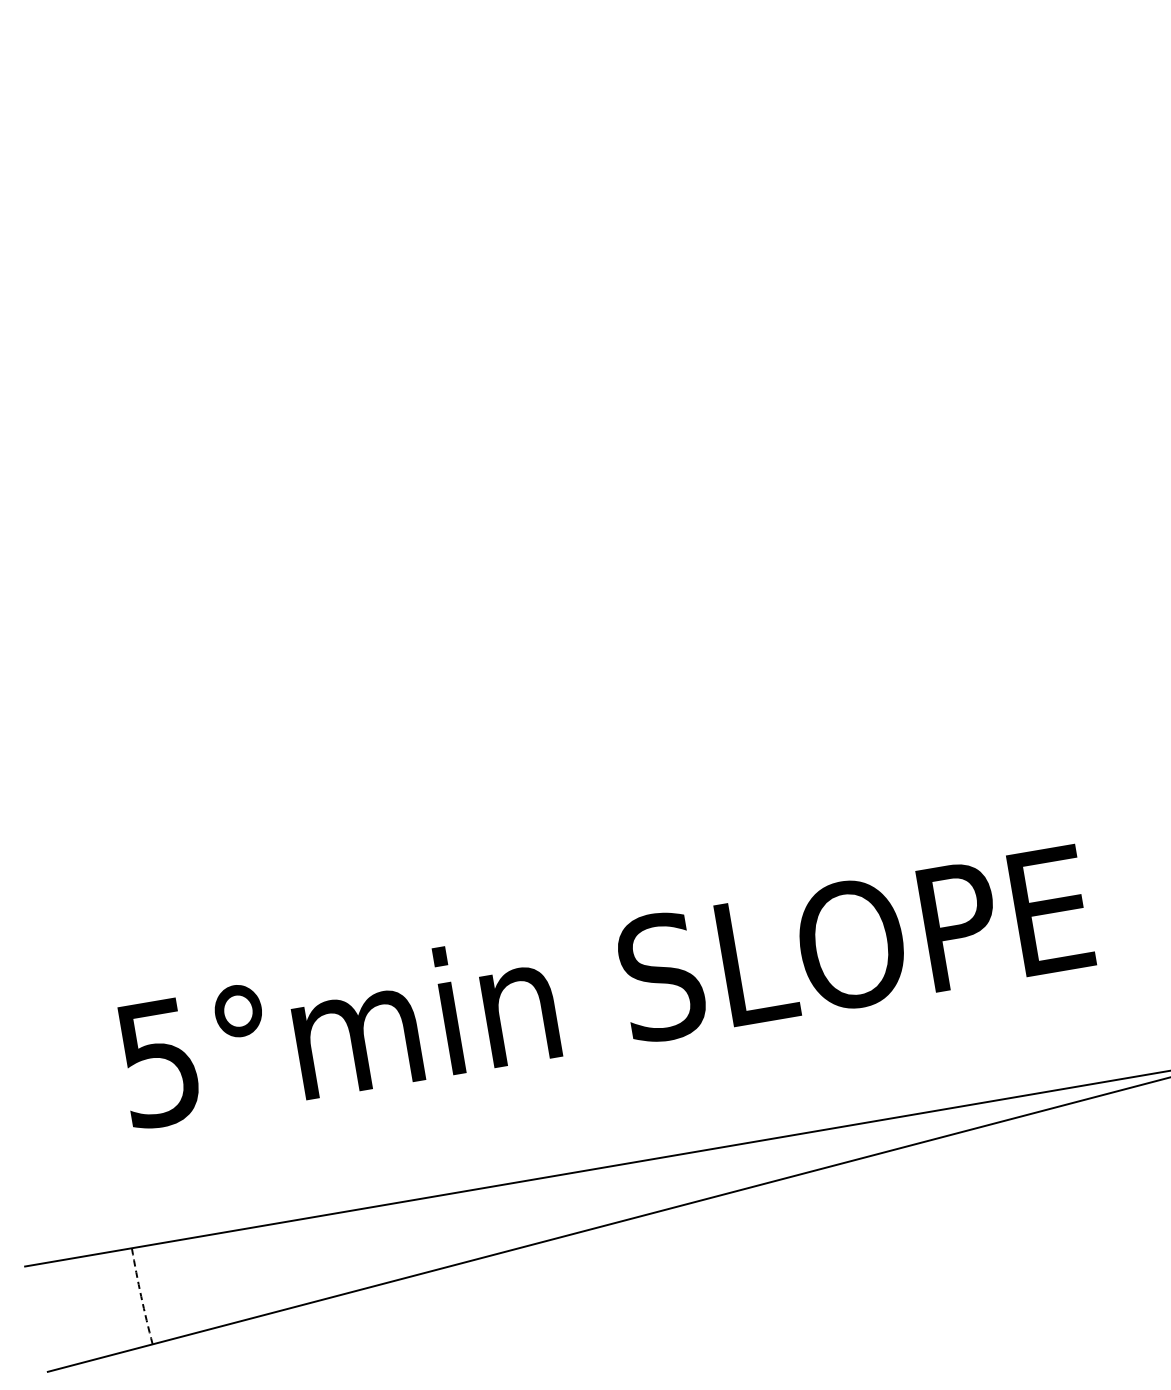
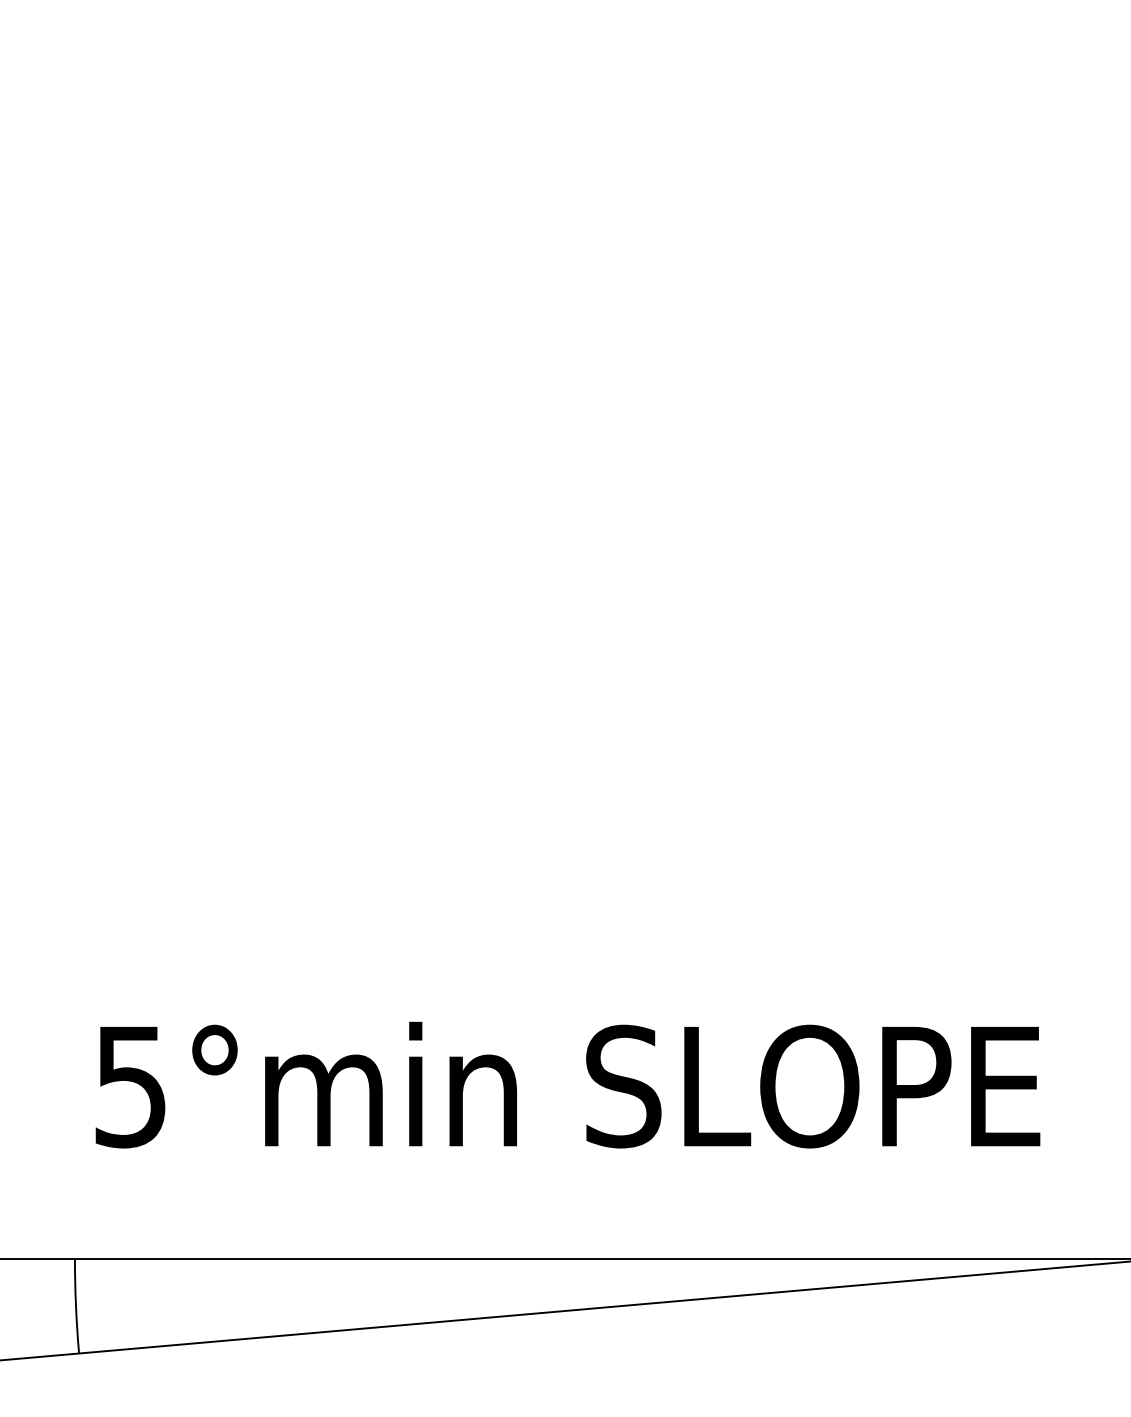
arc: (140, 1297) -> (75, 1306), dashed -> solid

